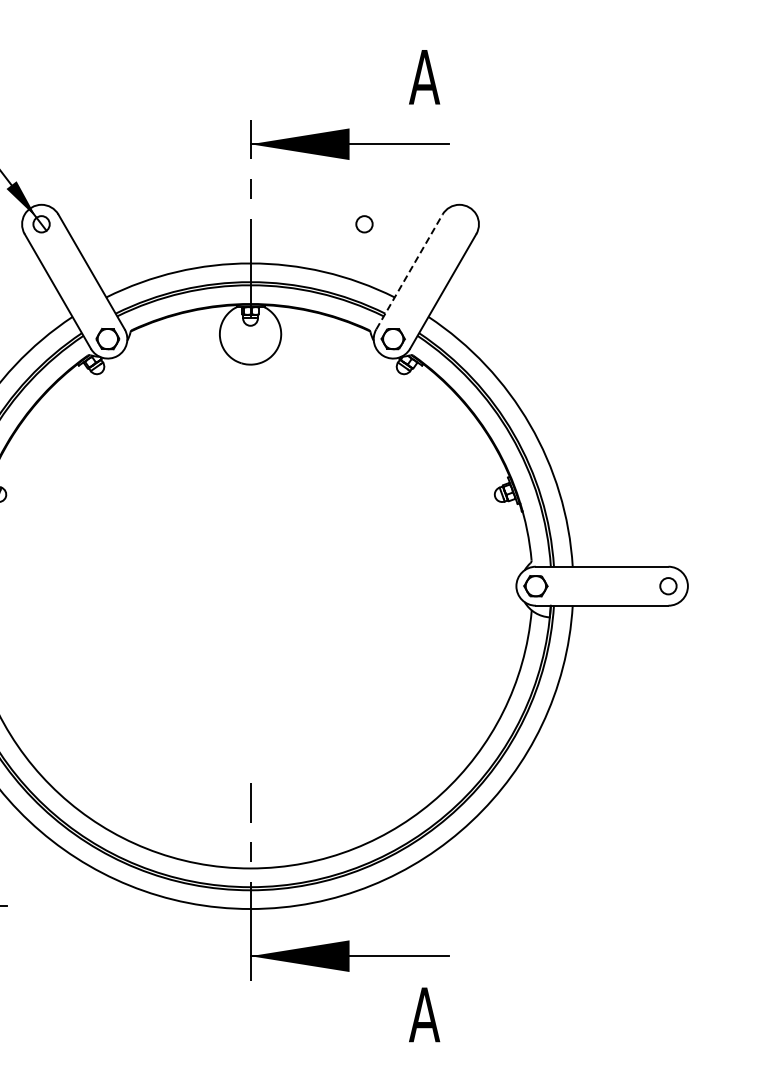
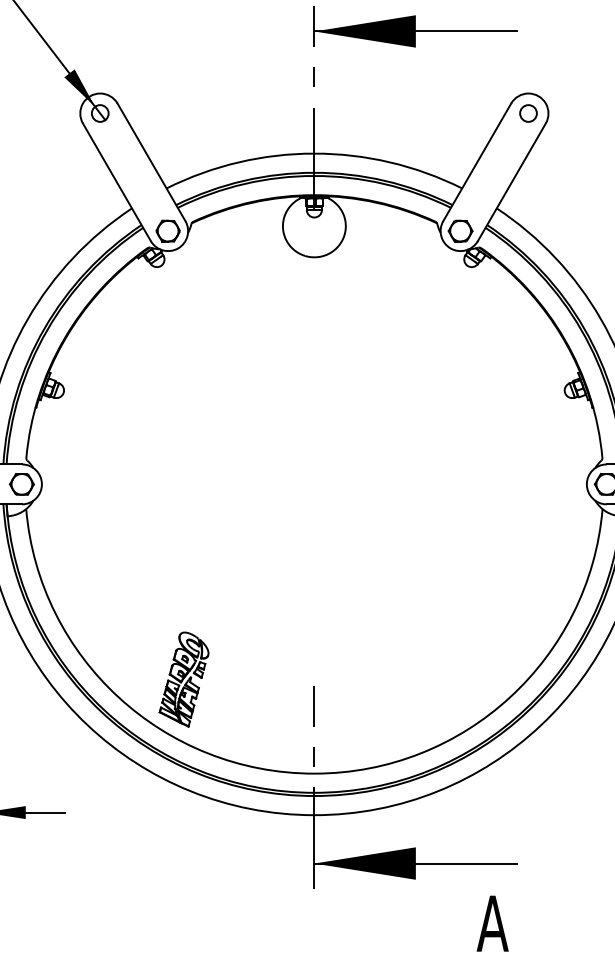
circle: (364, 224) -> (528, 113), moved
line: (409, 271) -> (477, 161), dashed -> solid
part: (123, 776) -> (184, 679), added

